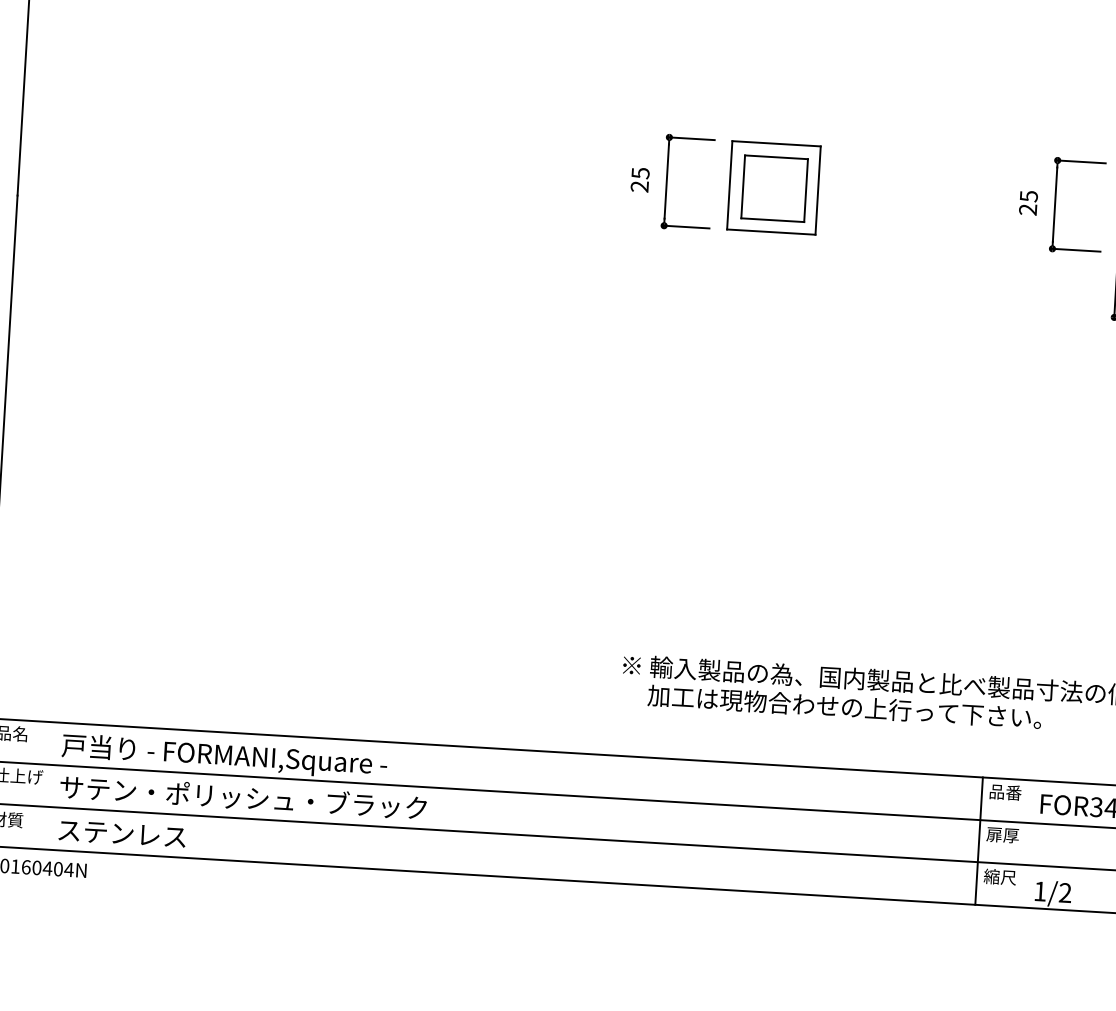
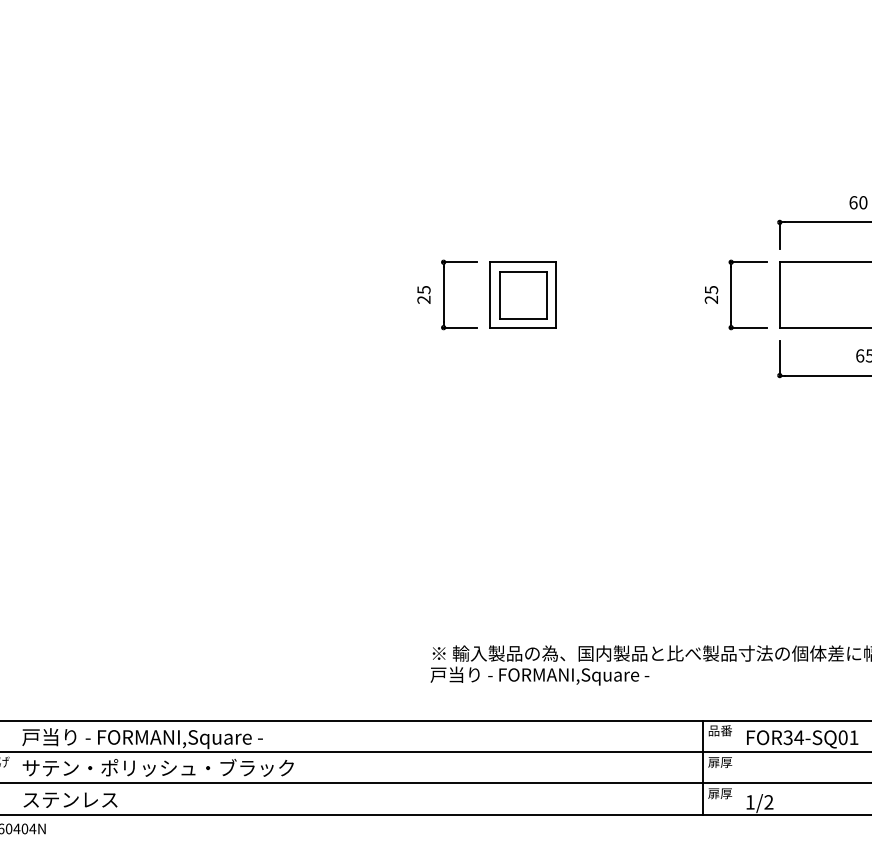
text: (829, 707) -> (586, 675), 加工は現物合わせの上行って下さい。 -> 戸当り - FORMANI,Square -
text: (1000, 877) -> (720, 793), 縮尺 -> 扉厚

